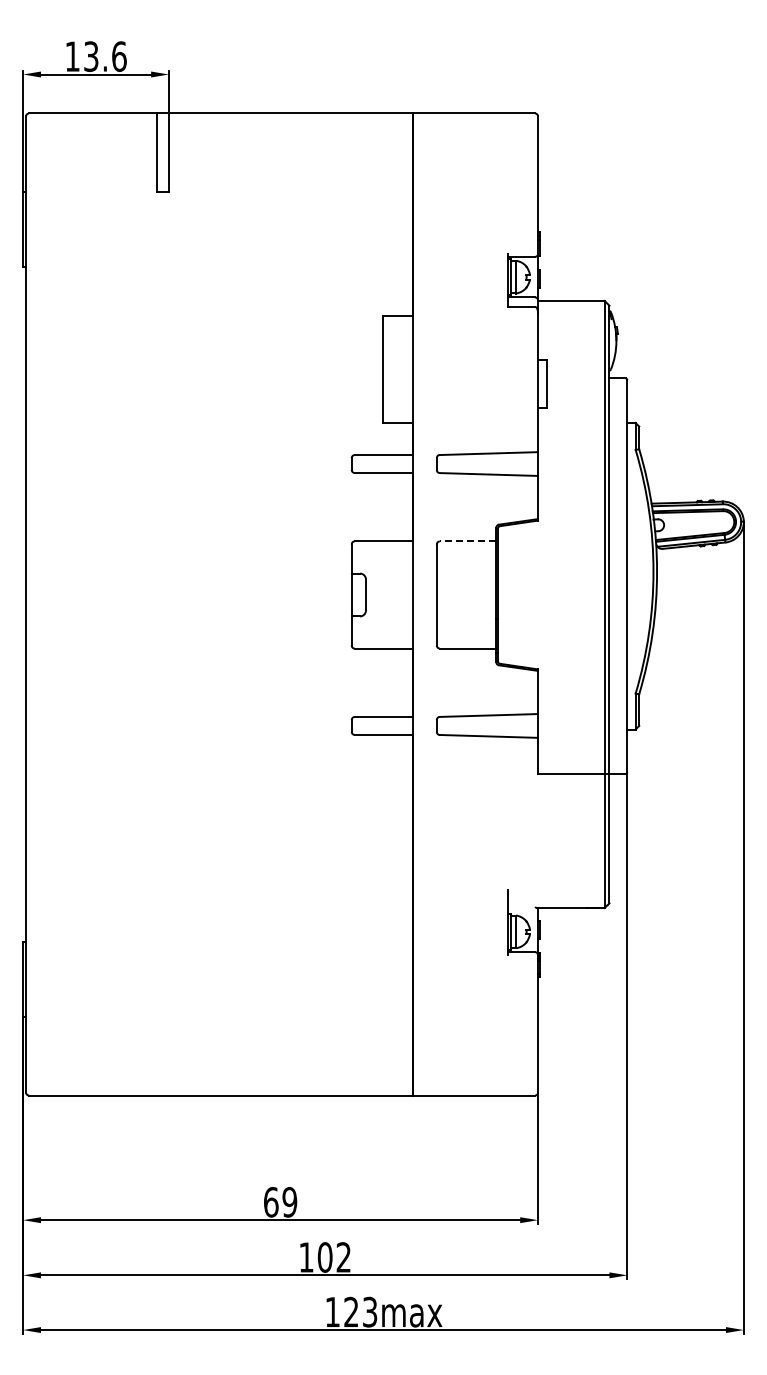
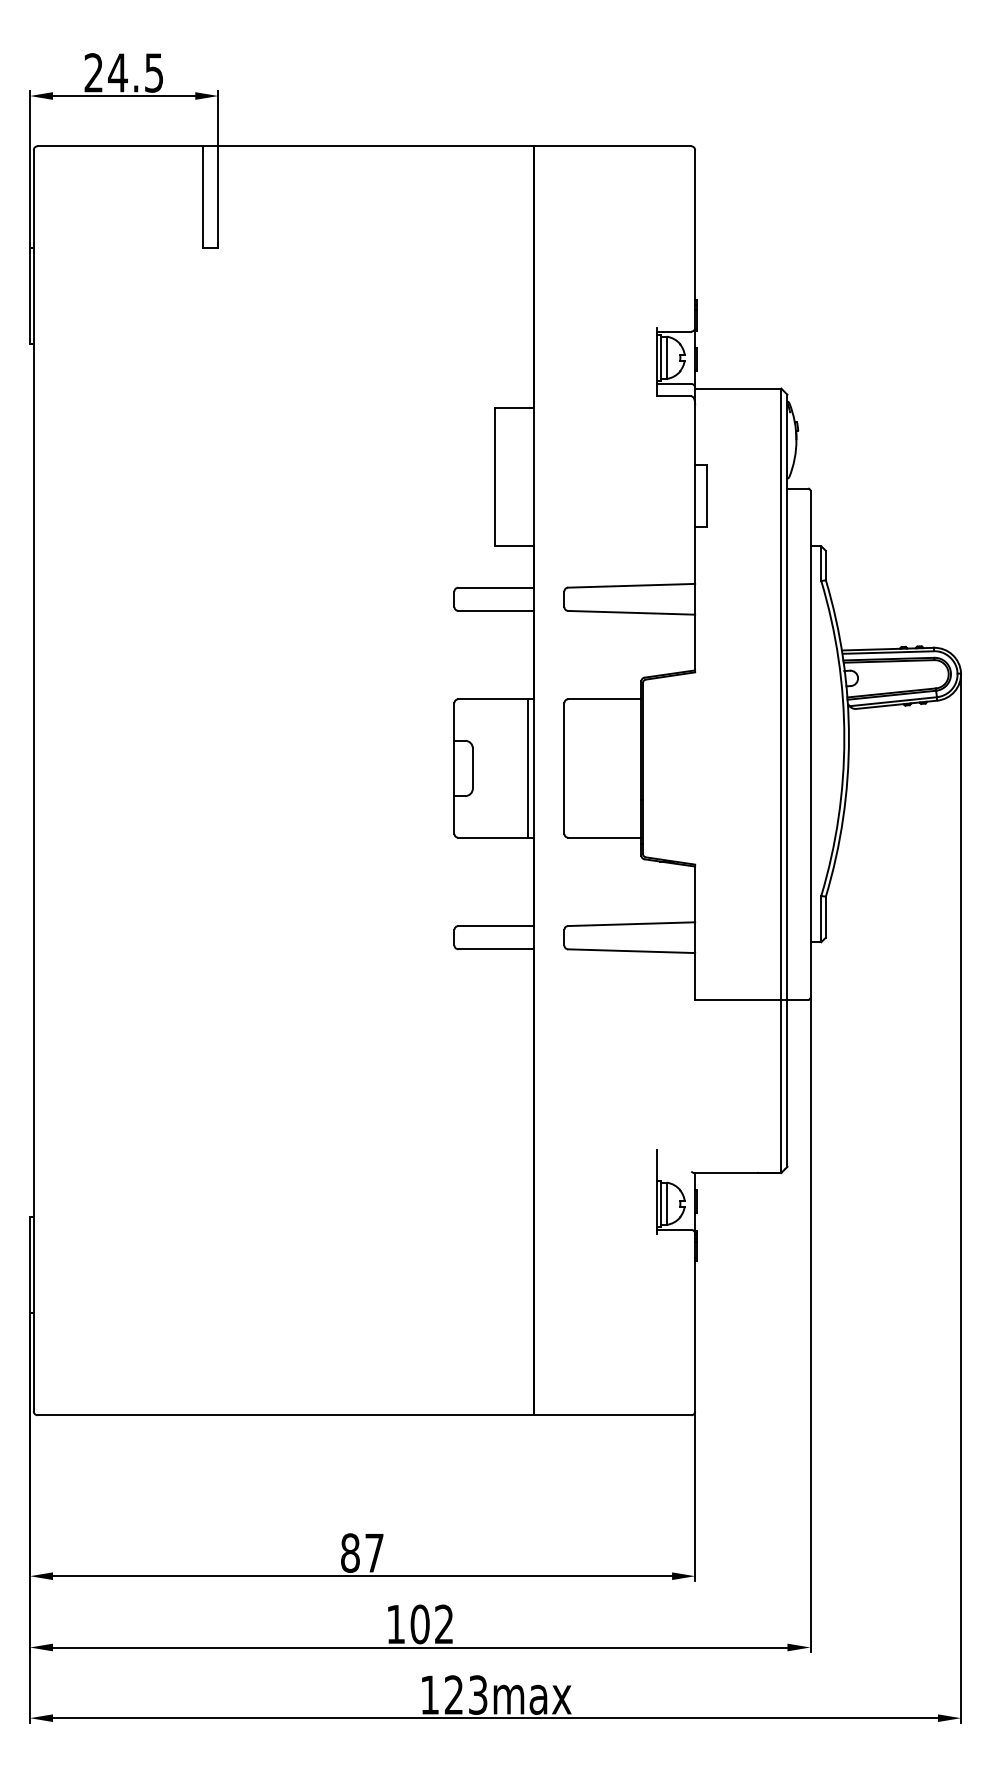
text: (95, 56) -> (123, 72), 13.6 -> 24.5
line: (467, 541) -> (604, 699), dashed -> solid
line: (408, 594) -> (527, 767), added
text: (280, 1202) -> (362, 1553), 69 -> 87

